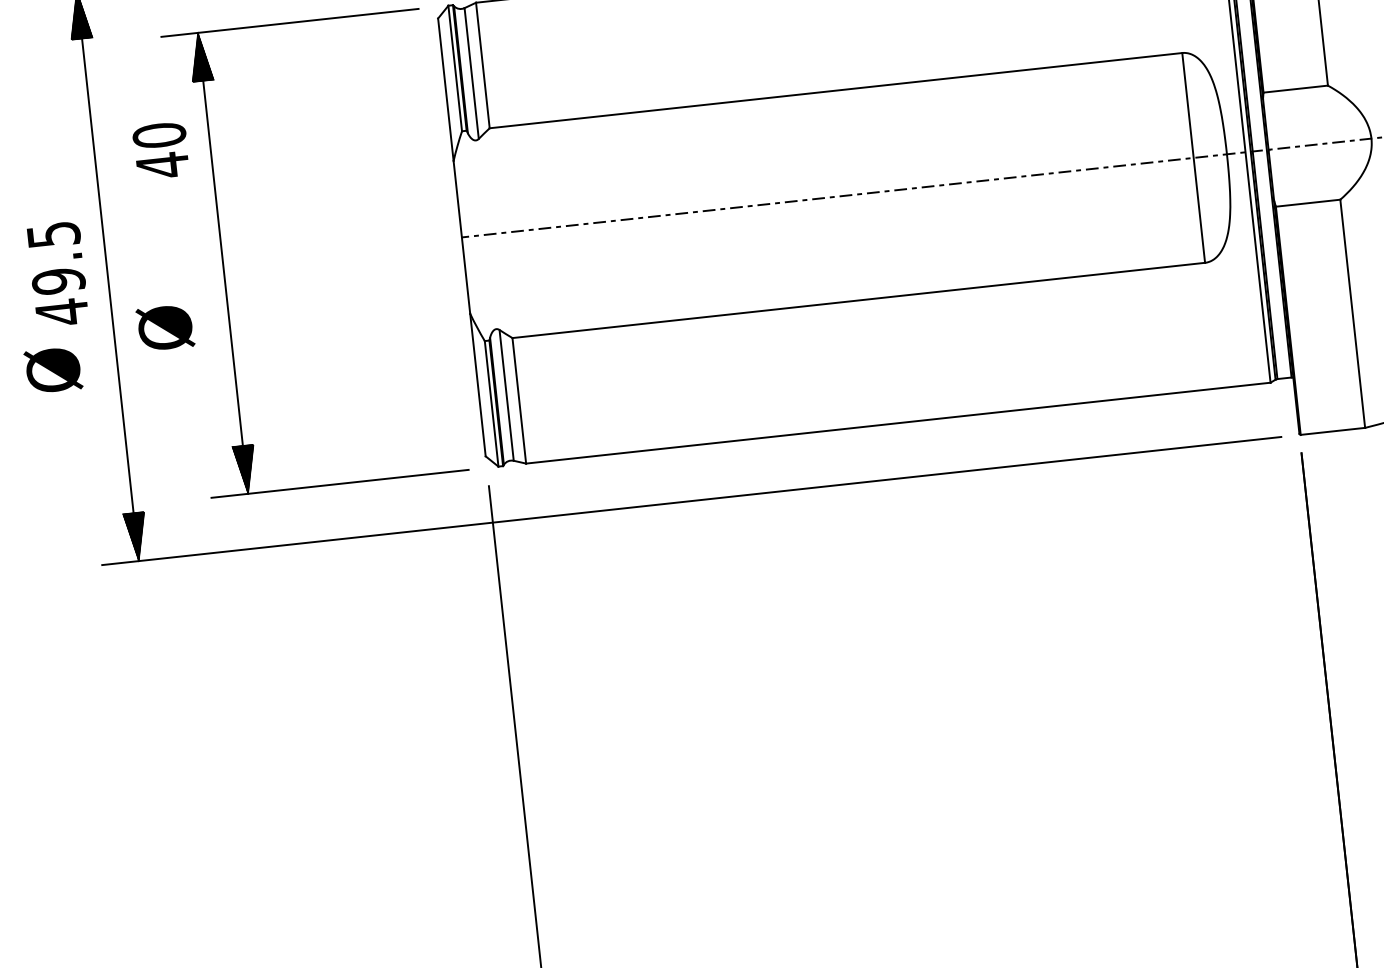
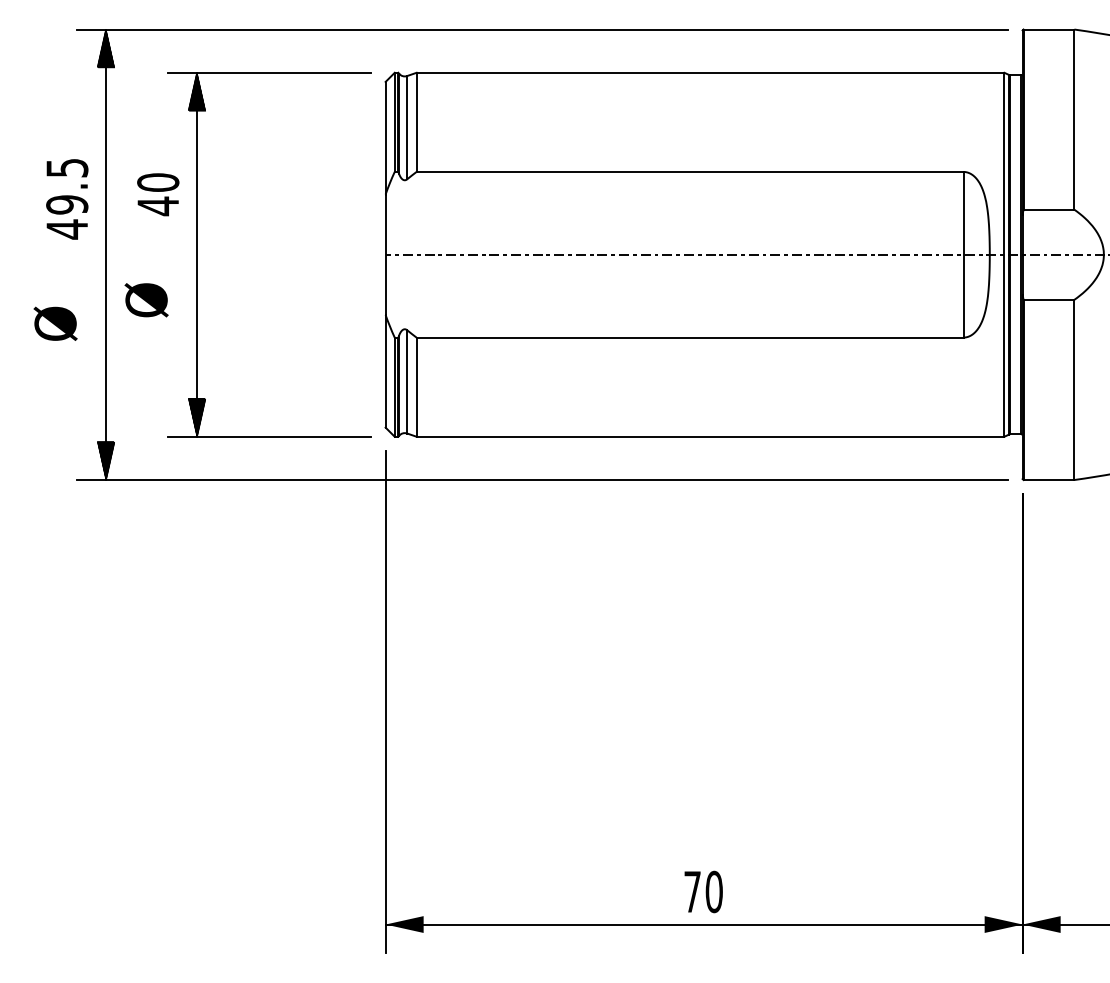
text: (161, 150) -> (158, 194), moved
text: (58, 274) -> (67, 199), moved

